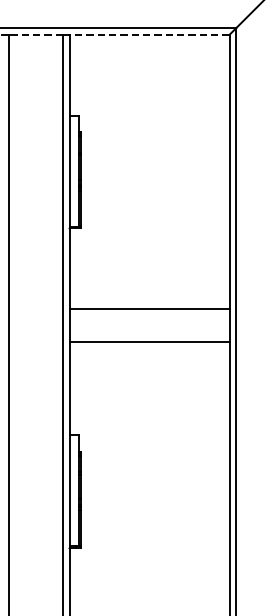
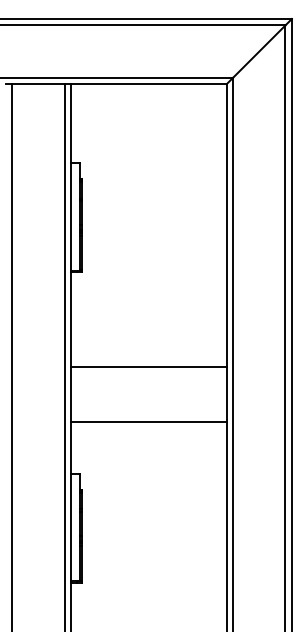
line: (35, 35) -> (38, 84), dashed -> solid
line: (149, 35) -> (148, 84), dashed -> solid
line: (149, 309) -> (148, 367), moved
line: (149, 342) -> (148, 422), moved

